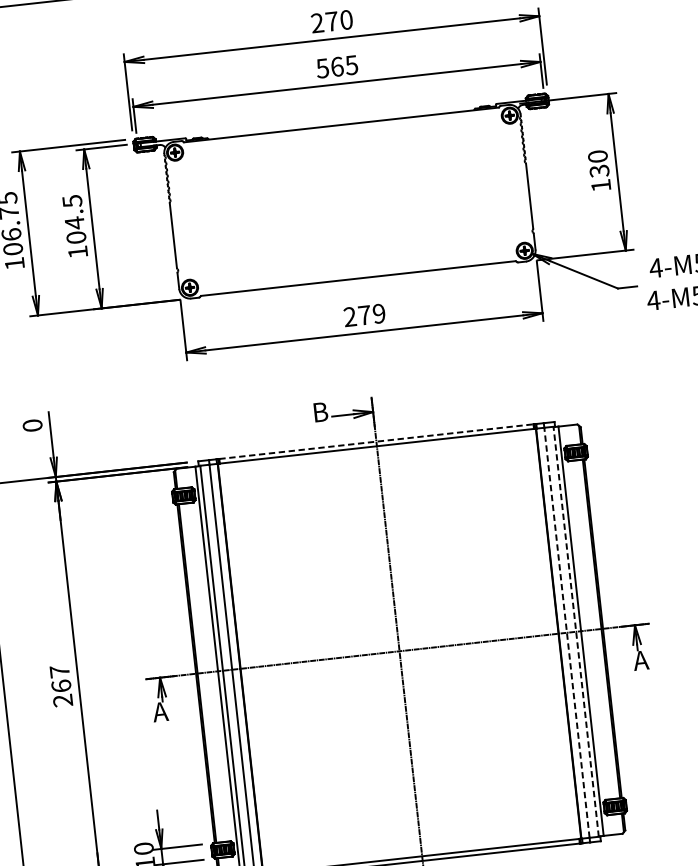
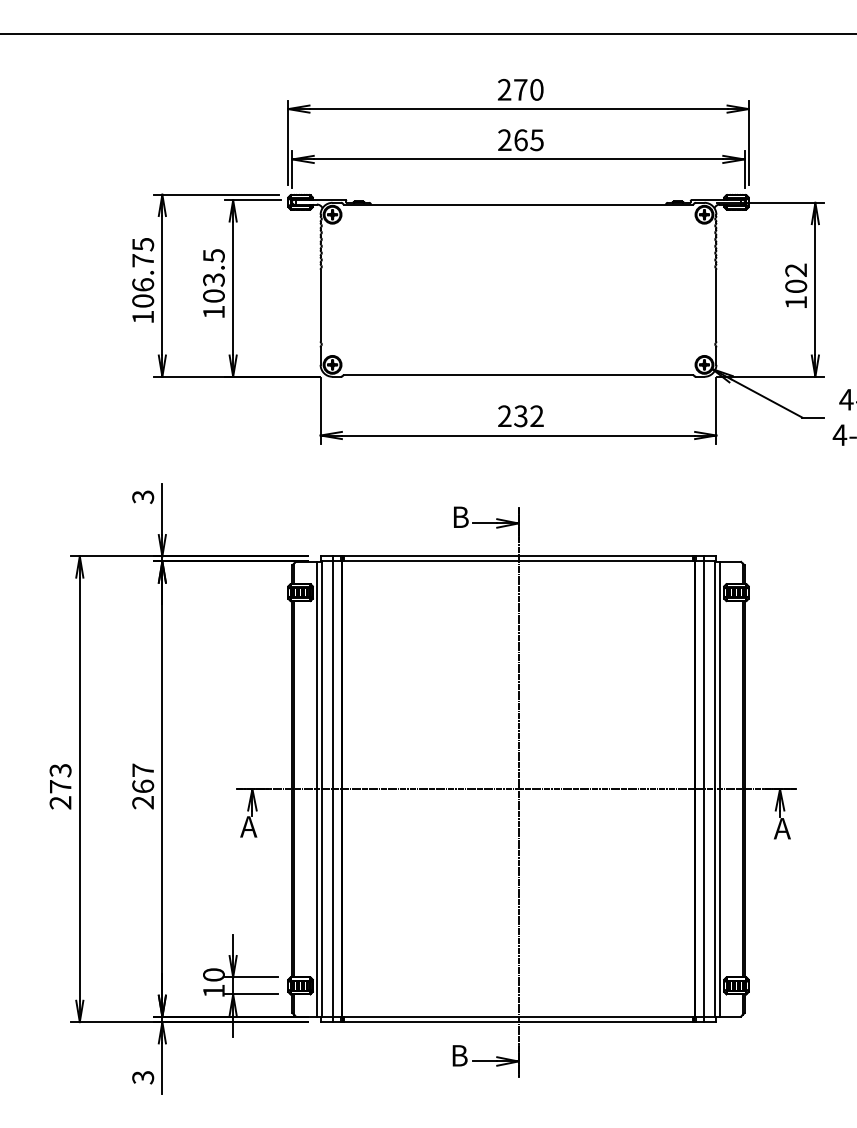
text: (322, 68) -> (504, 140), 565 -> 265
text: (599, 163) -> (796, 278), 130 -> 102
text: (74, 222) -> (213, 279), 104.5 -> 103.5
text: (371, 314) -> (528, 416), 279 -> 232
text: (33, 425) -> (143, 497), 0 -> 3
line: (376, 441) -> (518, 556), dashed -> solid
line: (576, 632) -> (714, 789), dashed -> solid
line: (567, 633) -> (704, 789), dashed -> solid

